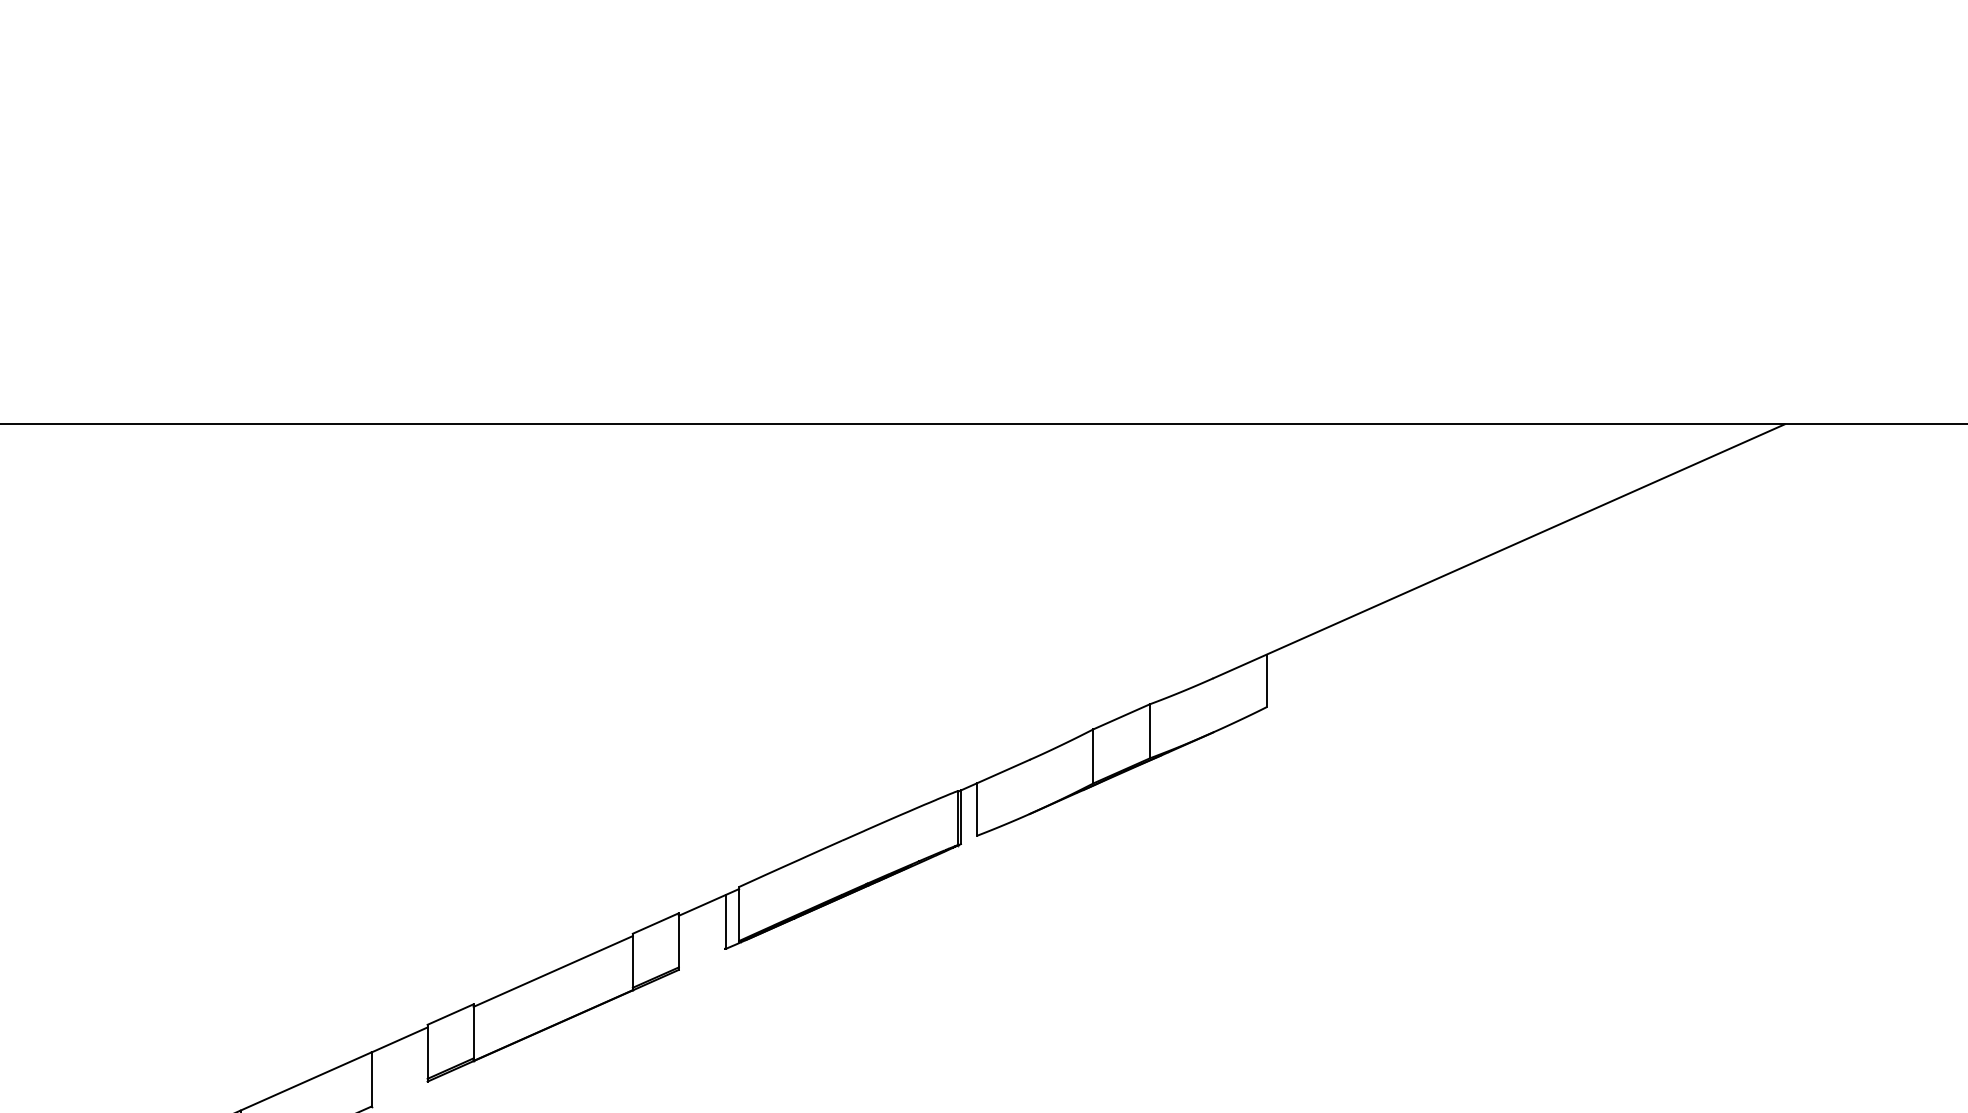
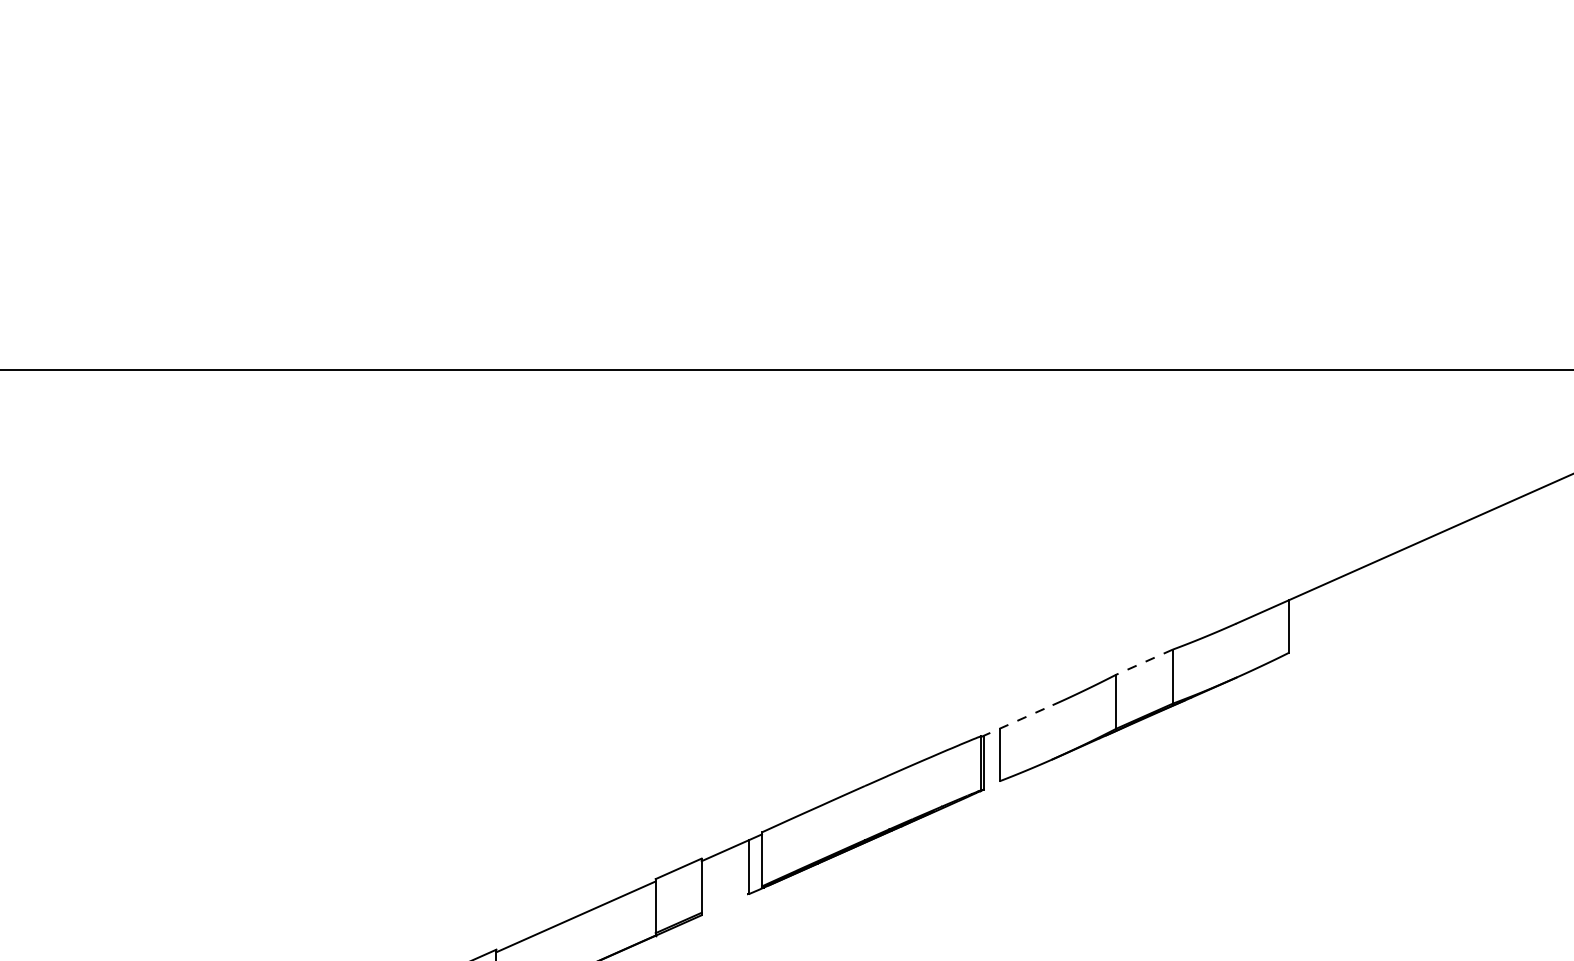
line: (1121, 716) -> (1144, 661), solid -> dashed
line: (994, 775) -> (1017, 720), solid -> dashed

